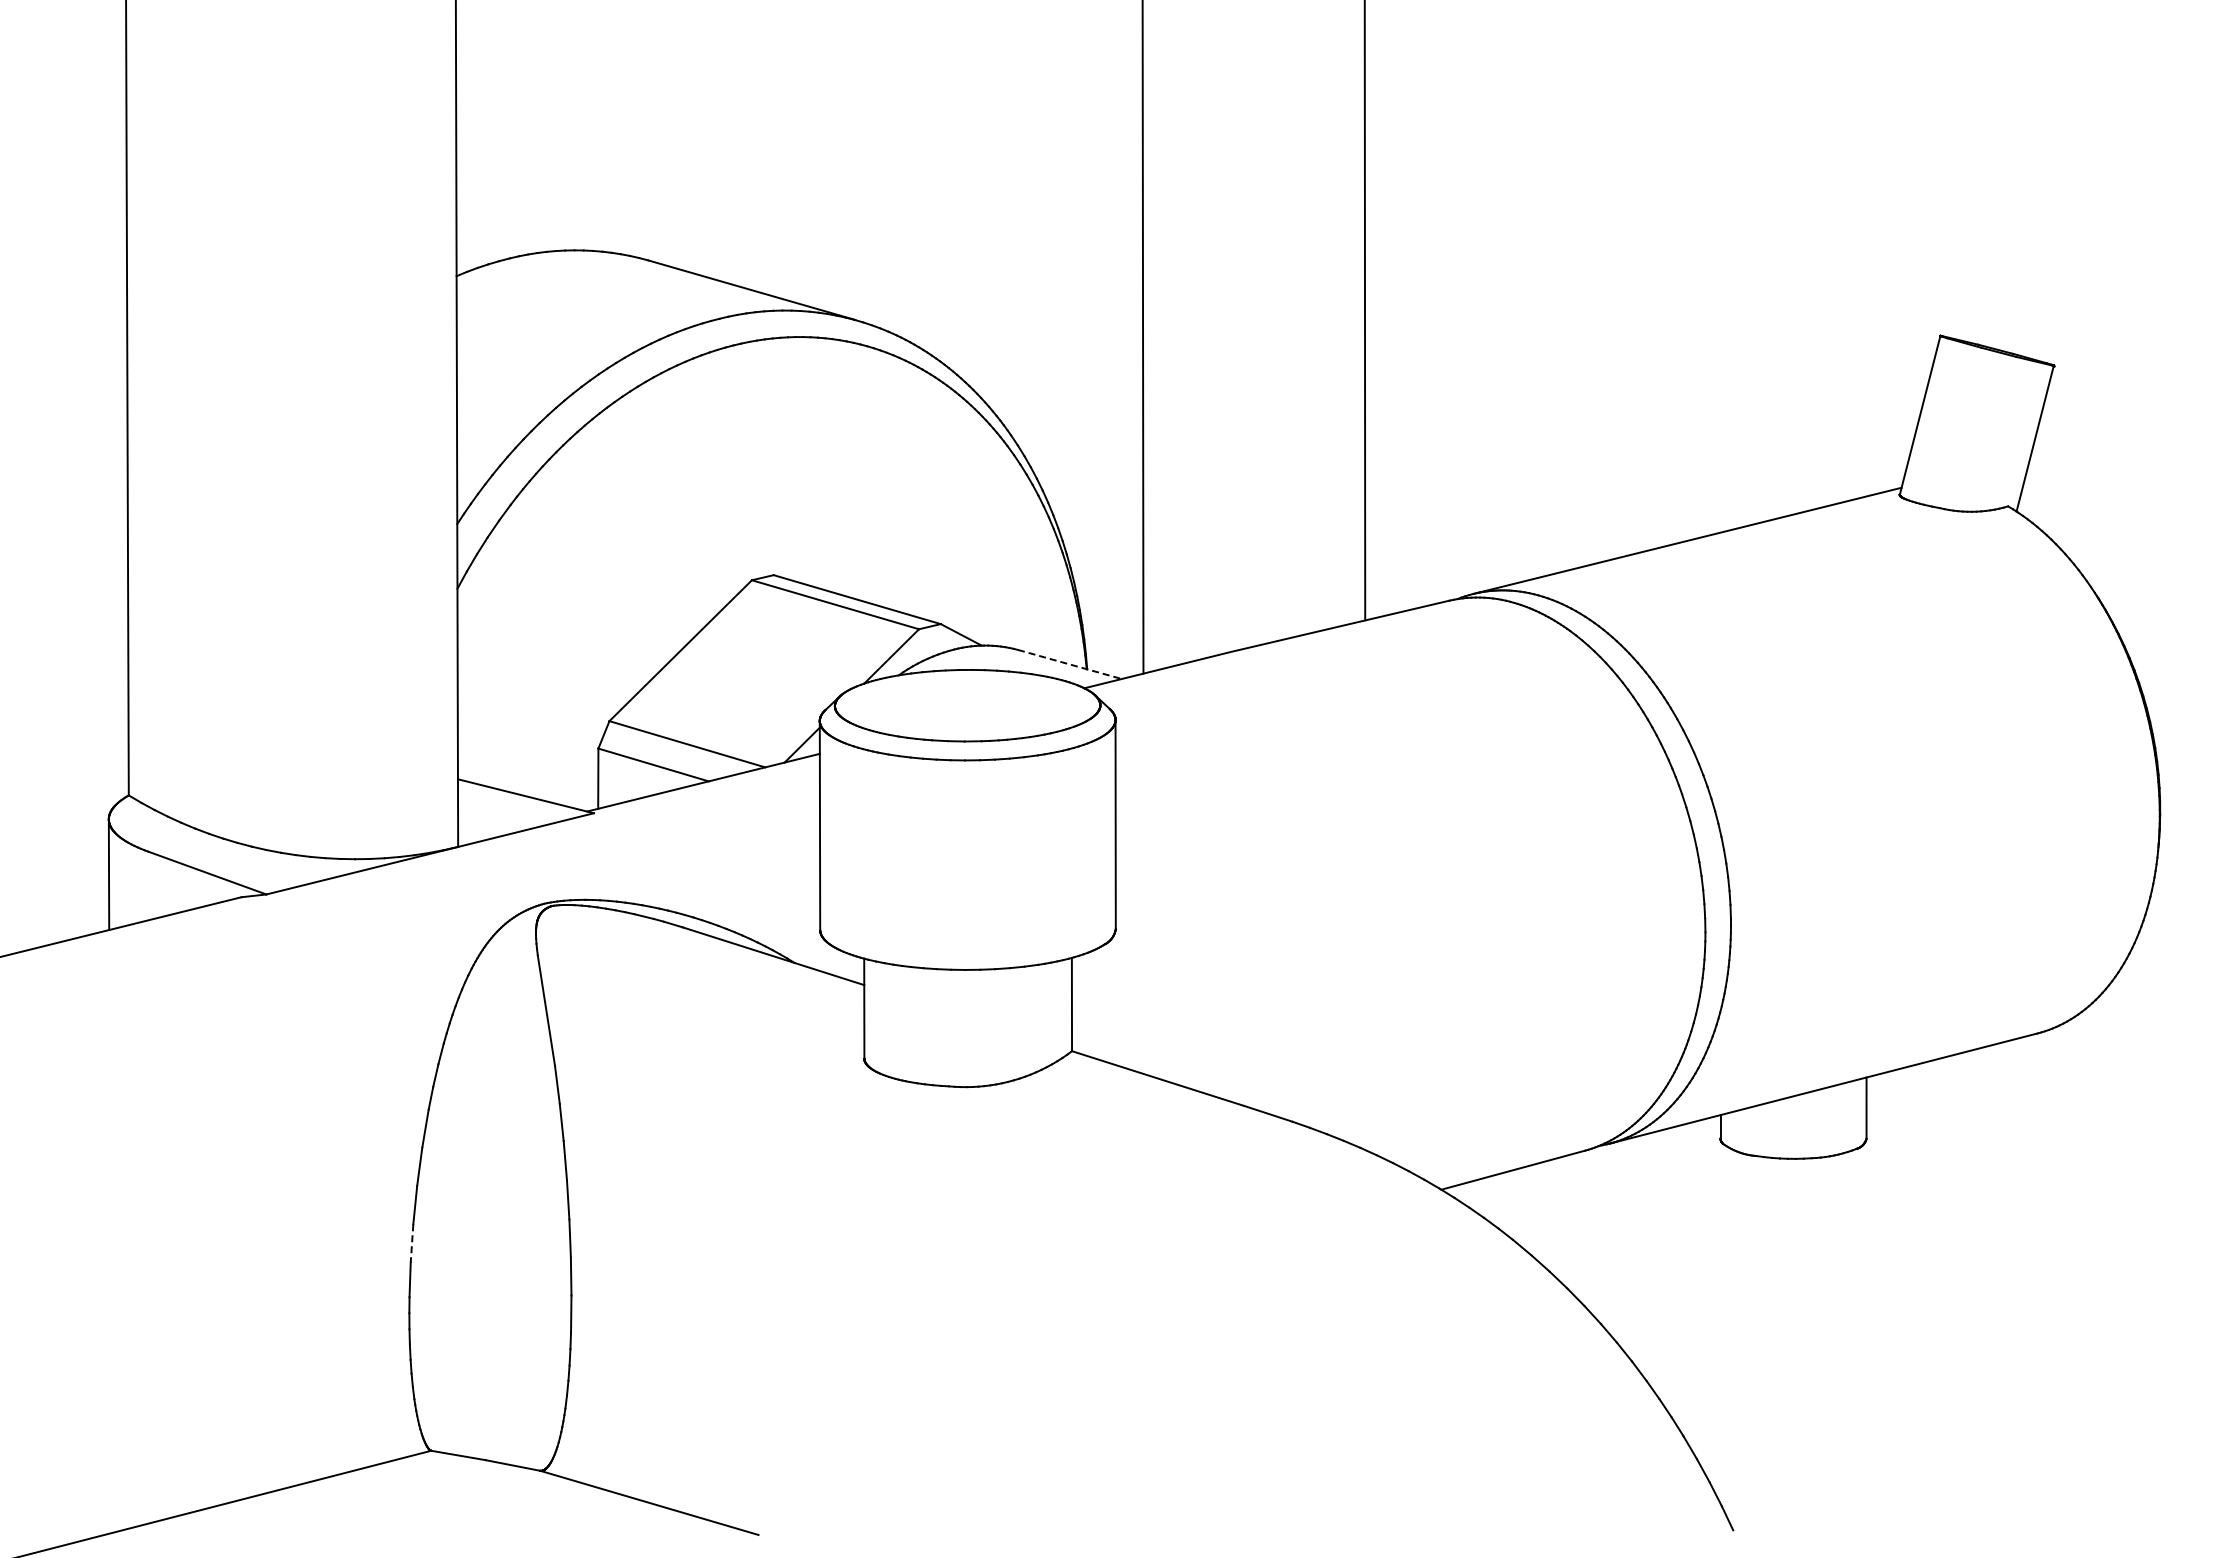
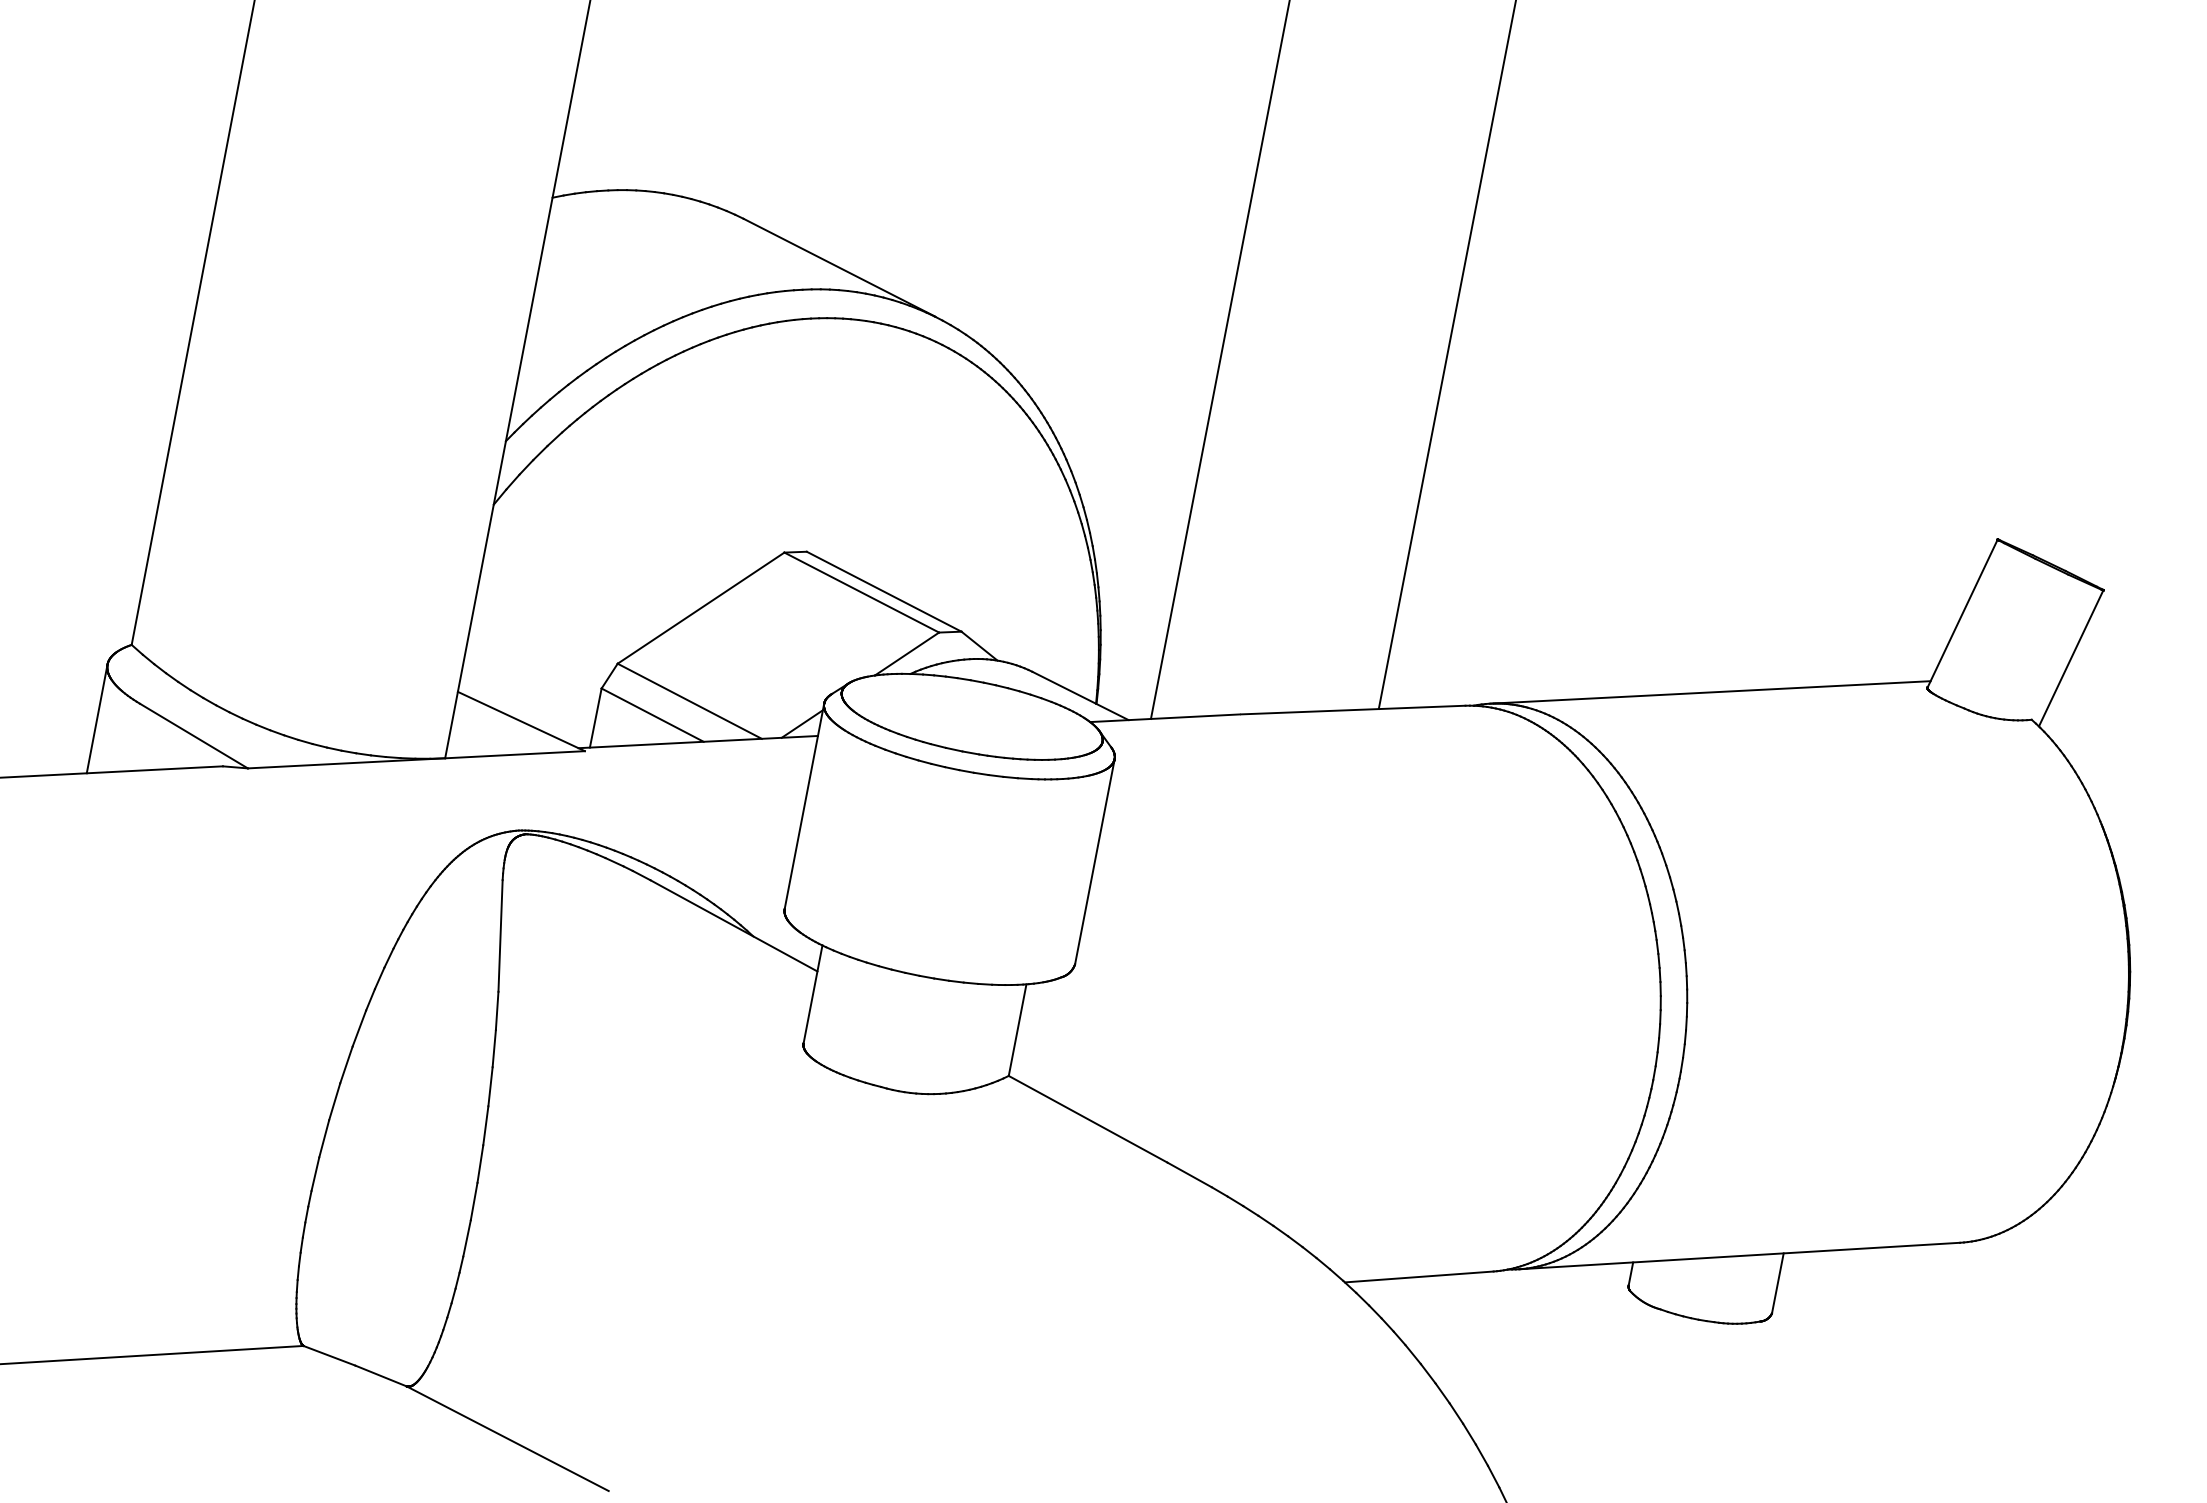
line: (1069, 664) -> (1080, 695), dashed -> solid
line: (412, 1244) -> (324, 1139), dashed -> solid

